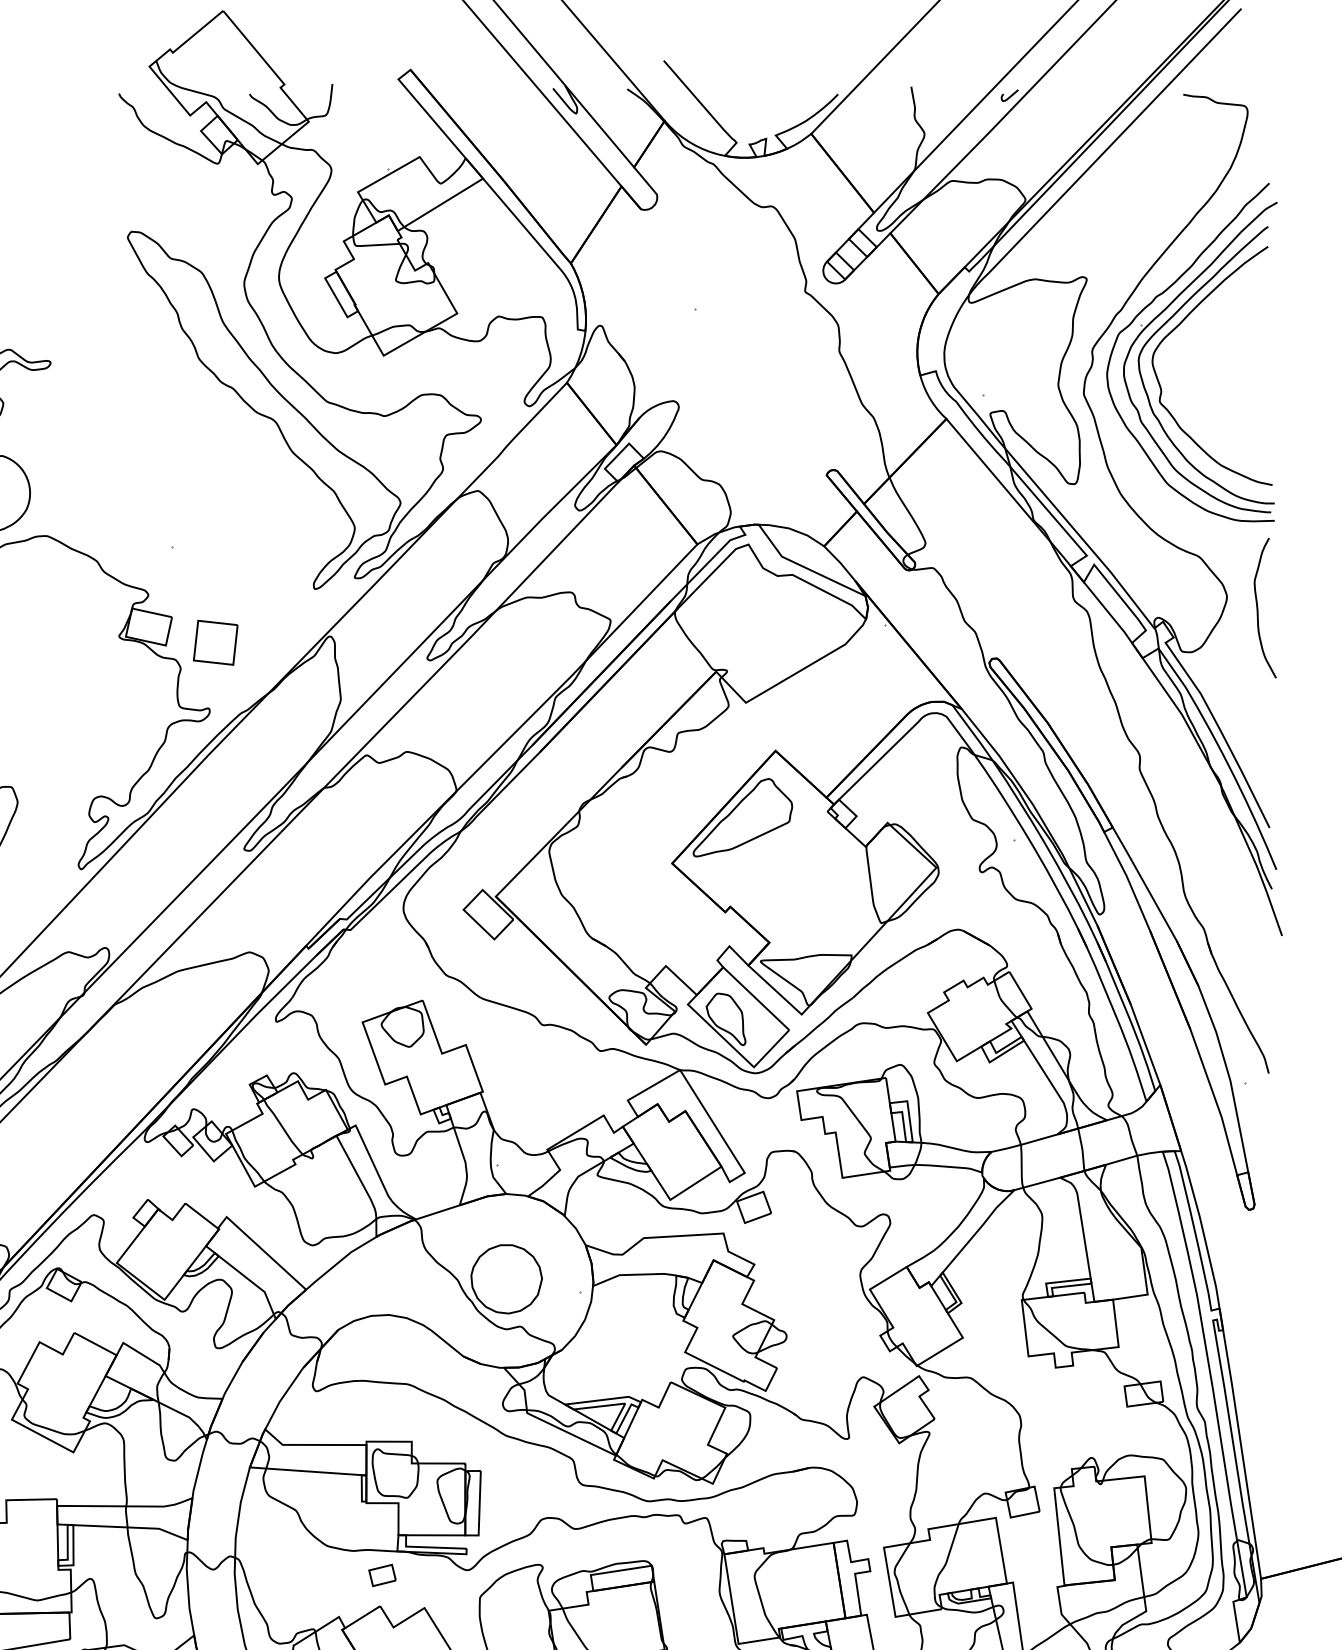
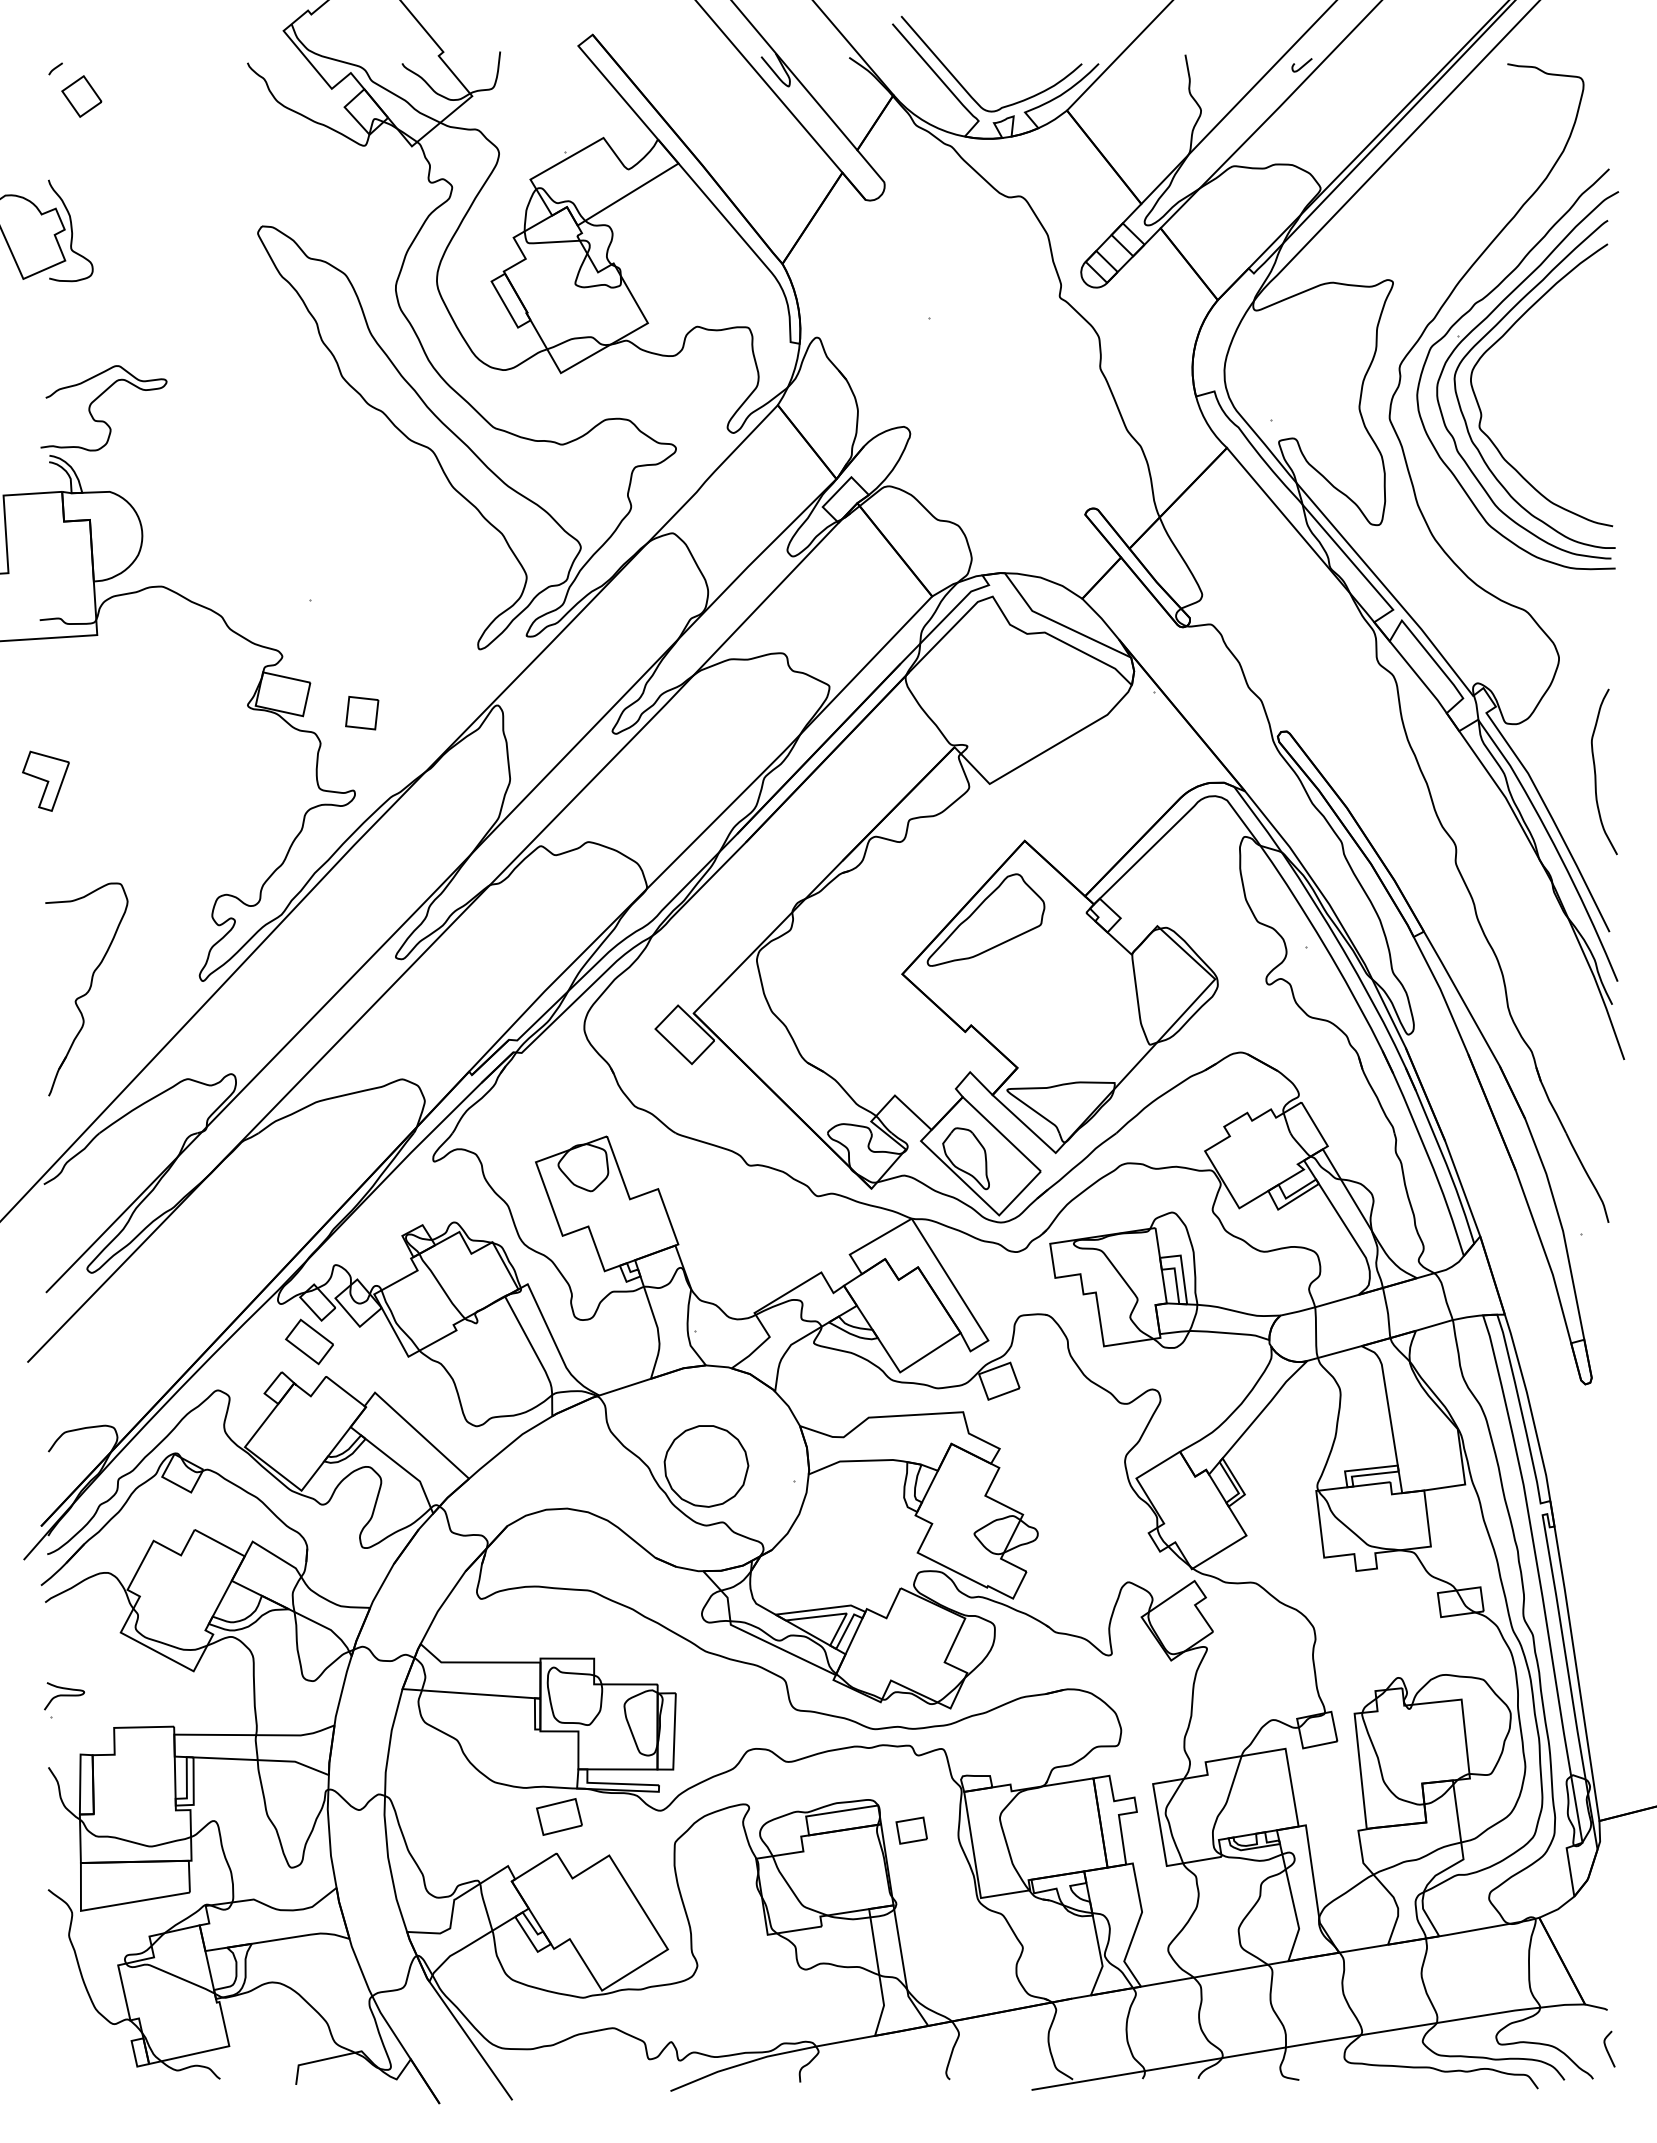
curve: (726, 116) -> (966, 89), added
curve: (1258, 609) -> (1596, 773), moved
part: (216, 643) -> (362, 713), size x0.62
part: (171, 1173) -> (309, 1341), added
part: (382, 1575) -> (559, 1816), size x1.43
part: (679, 1586) -> (911, 1830), added

